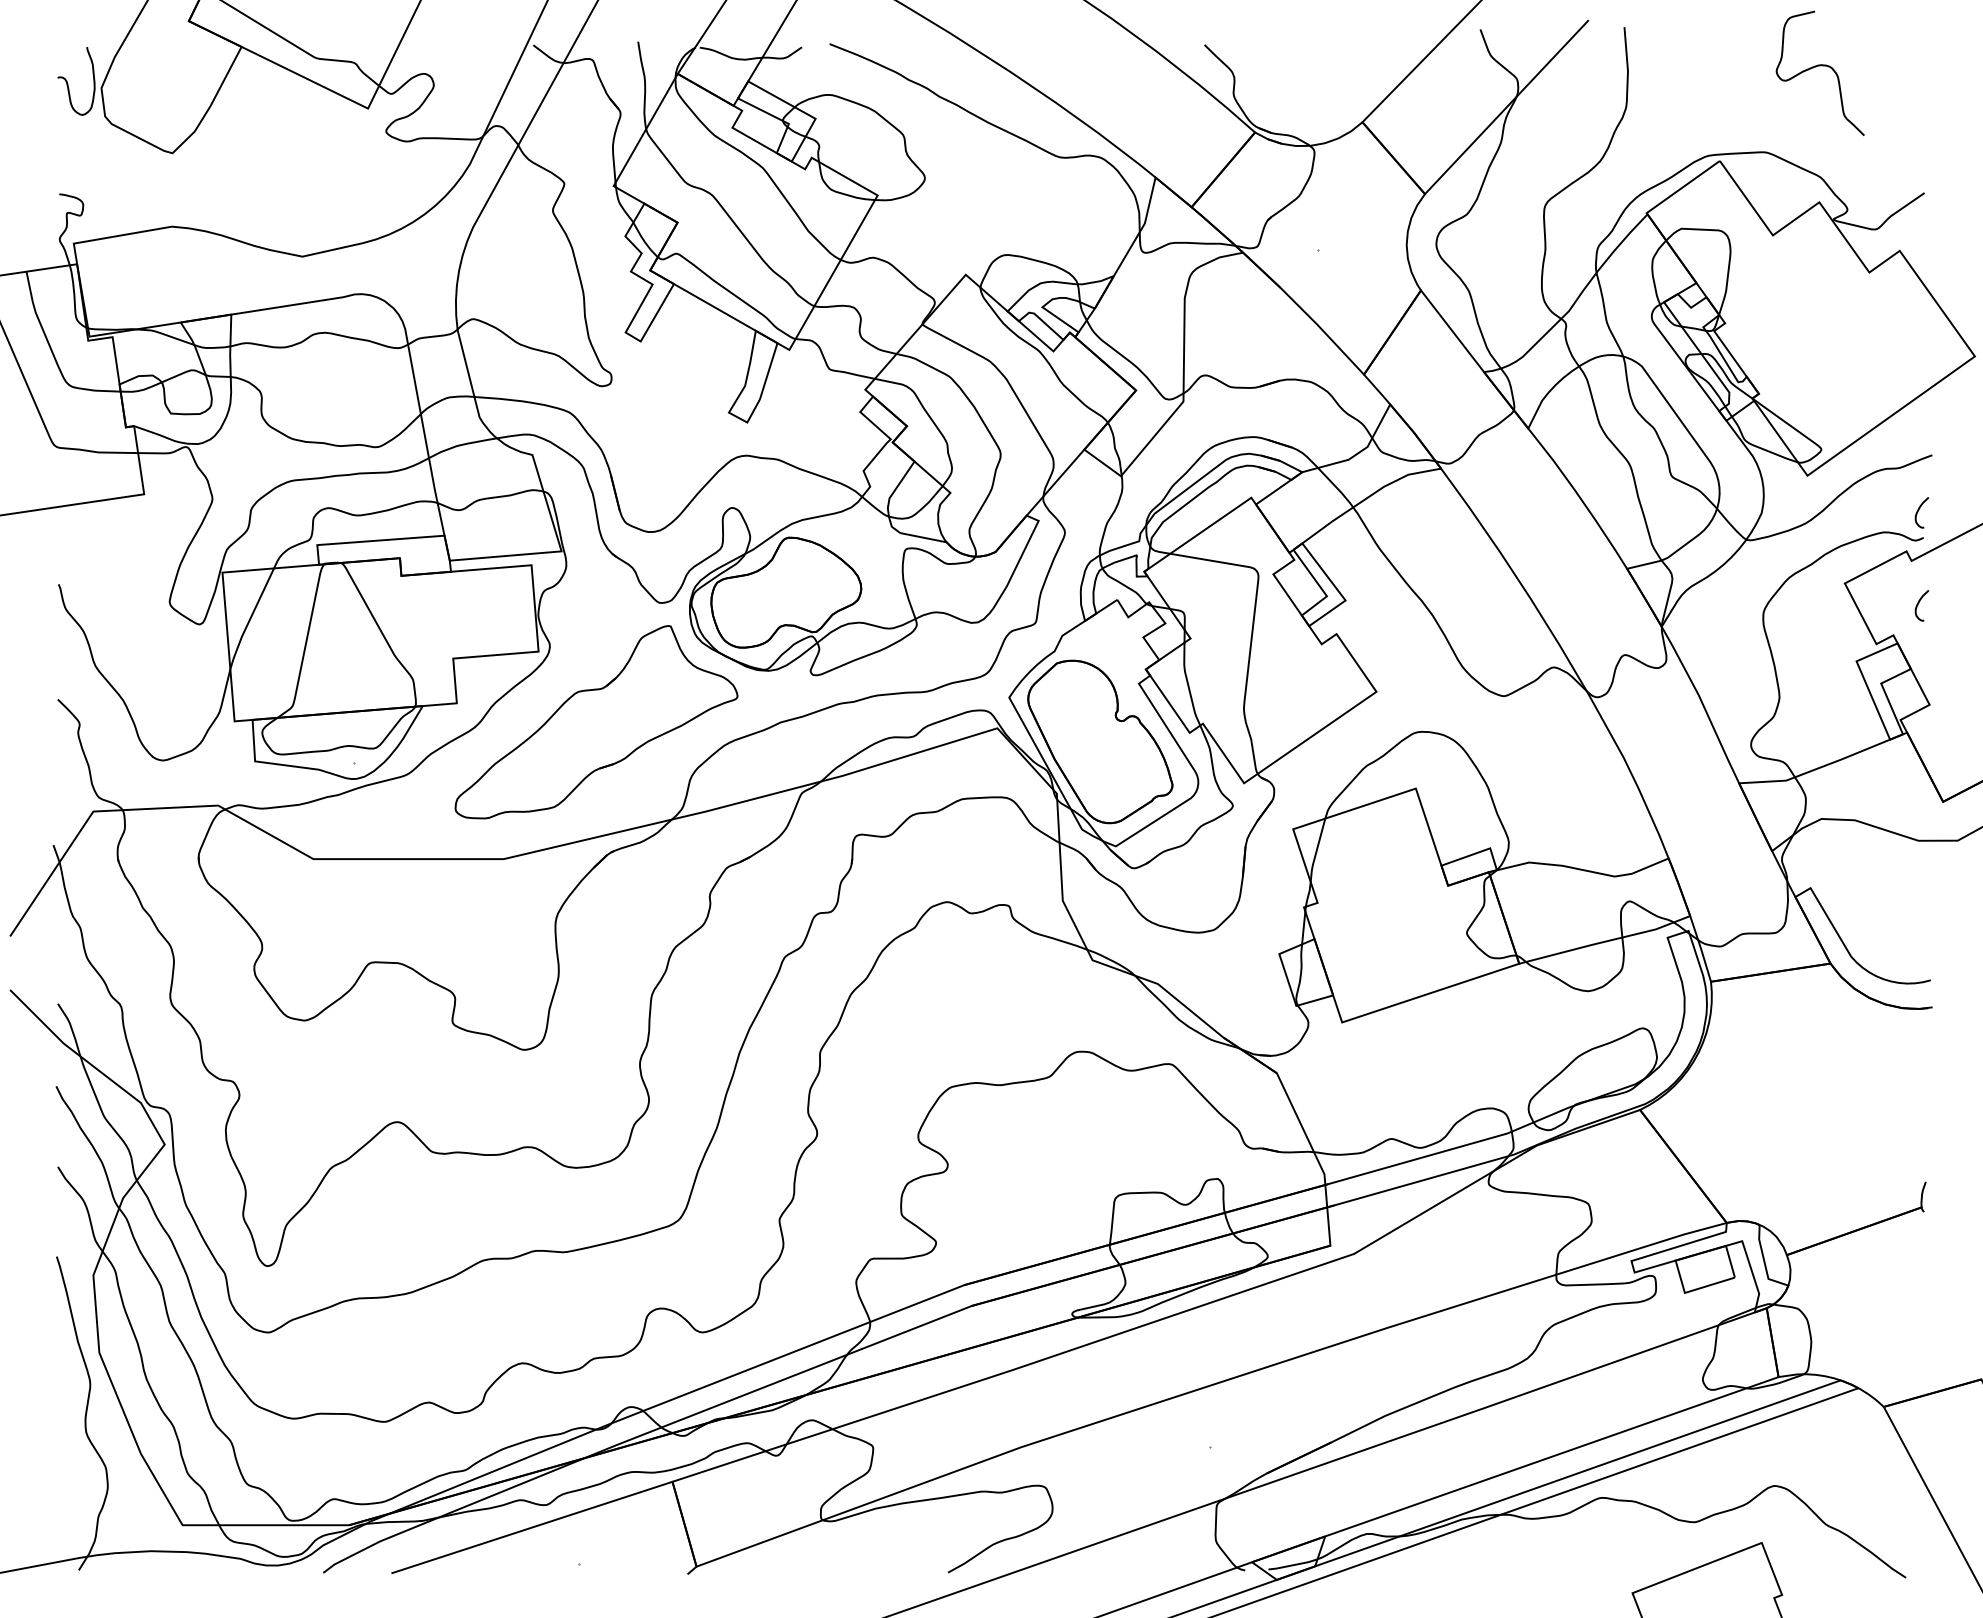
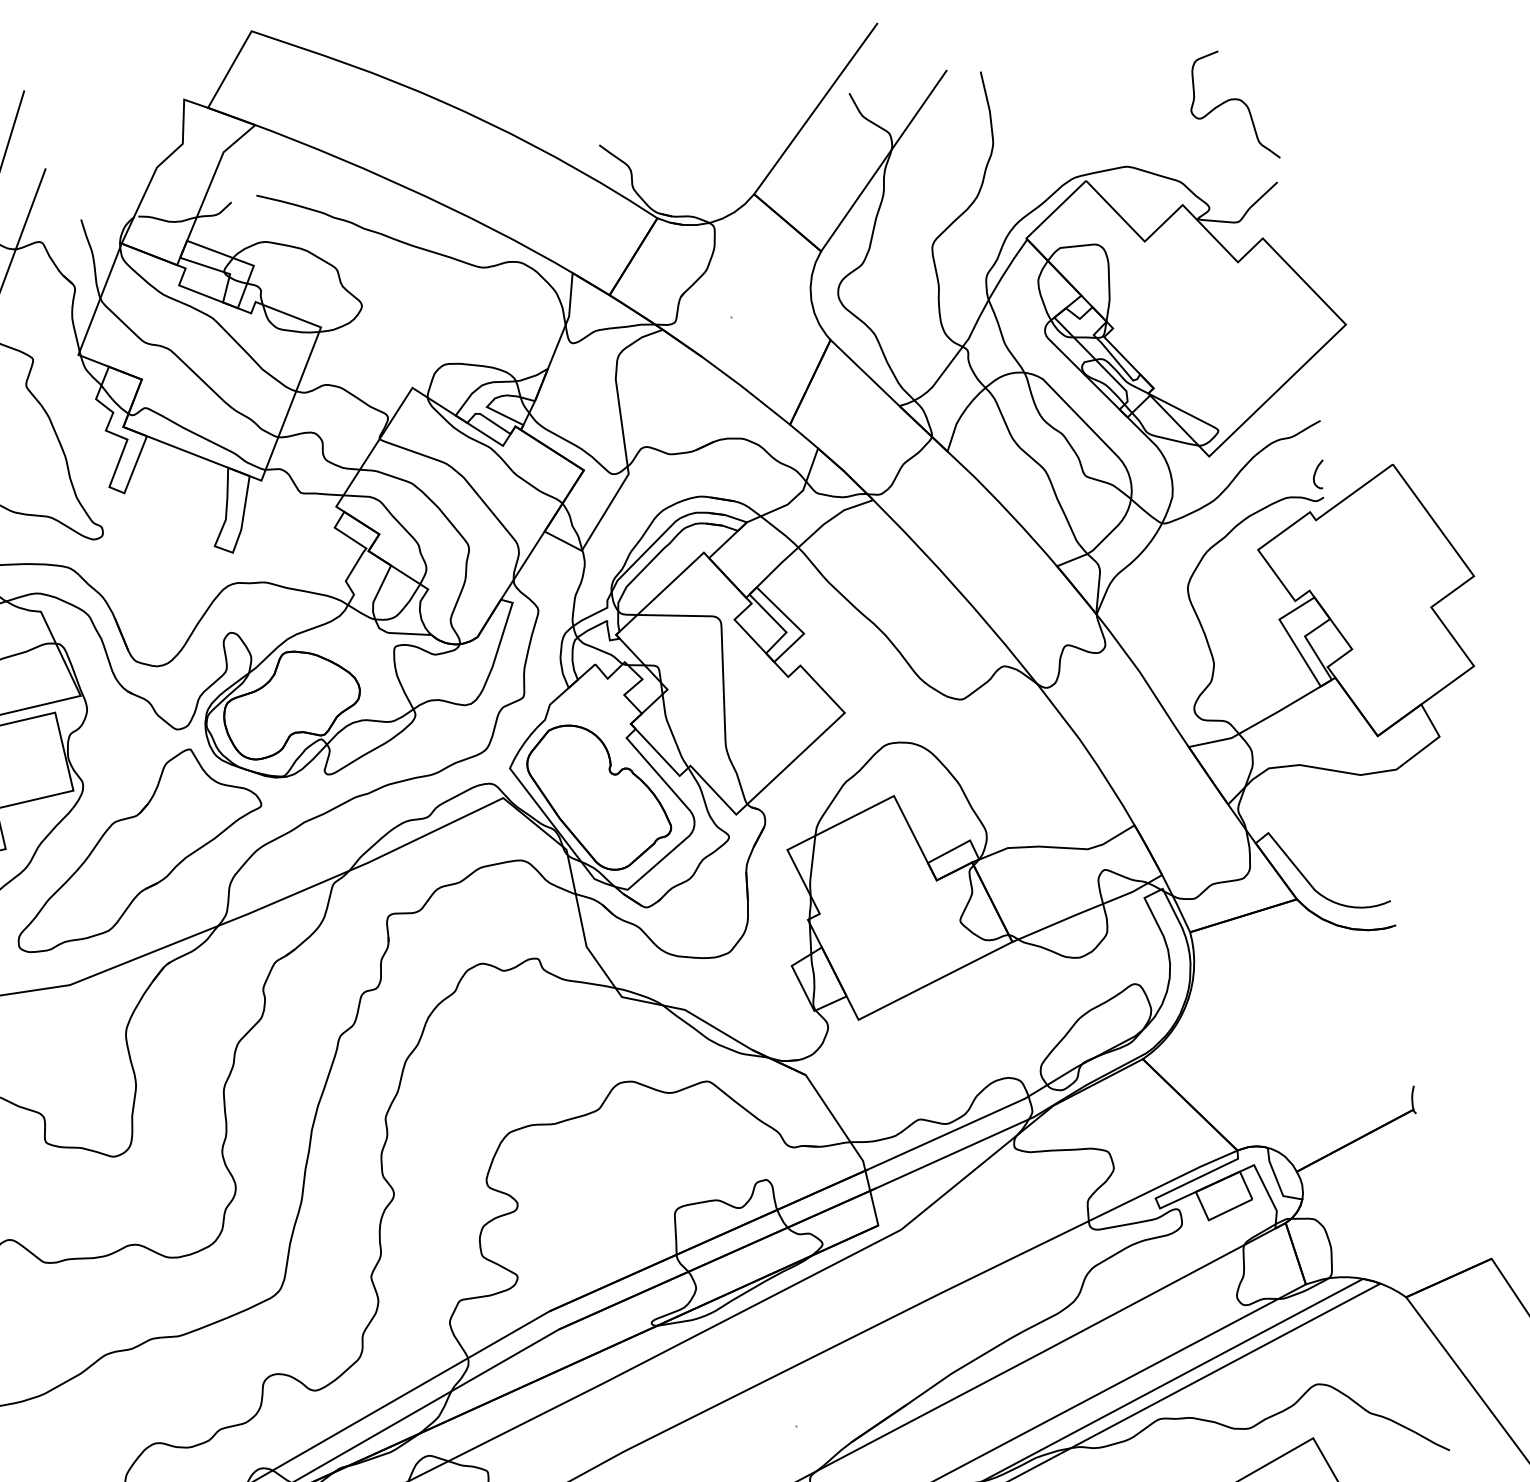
curve: (1816, 67) -> (1227, 102), moved
curve: (1919, 603) -> (1329, 558), removed

